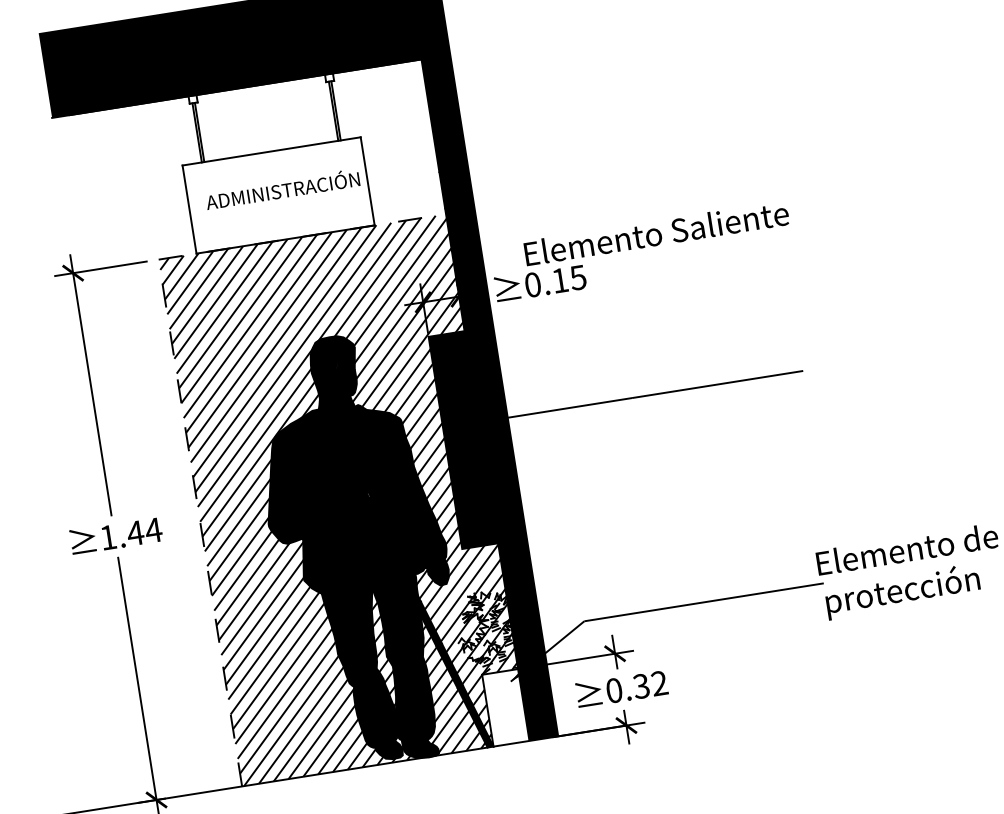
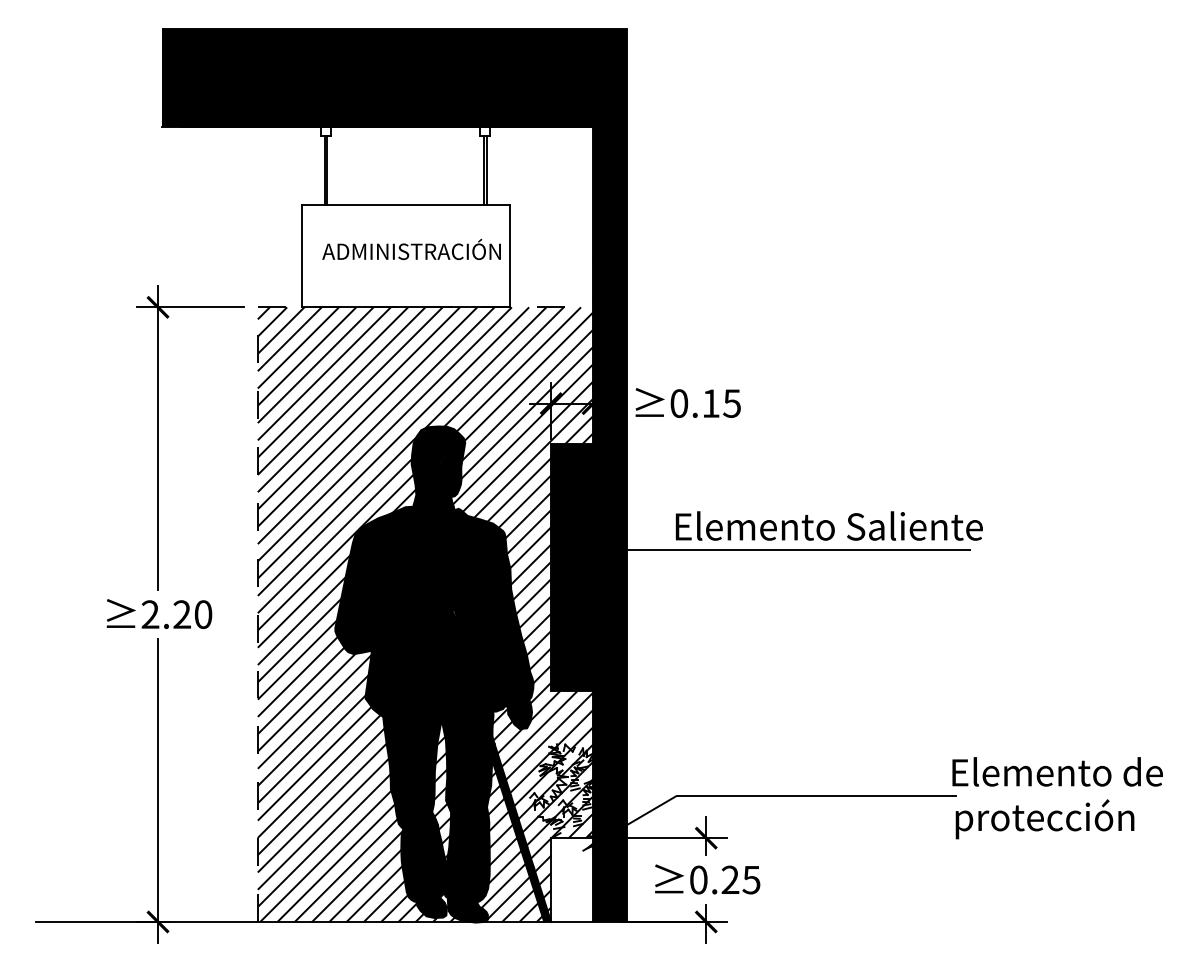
text: (655, 232) -> (828, 525), moved
text: (130, 533) -> (176, 614), 1.44 -> 2.20
text: (650, 684) -> (740, 879), 0.32 -> 0.25

